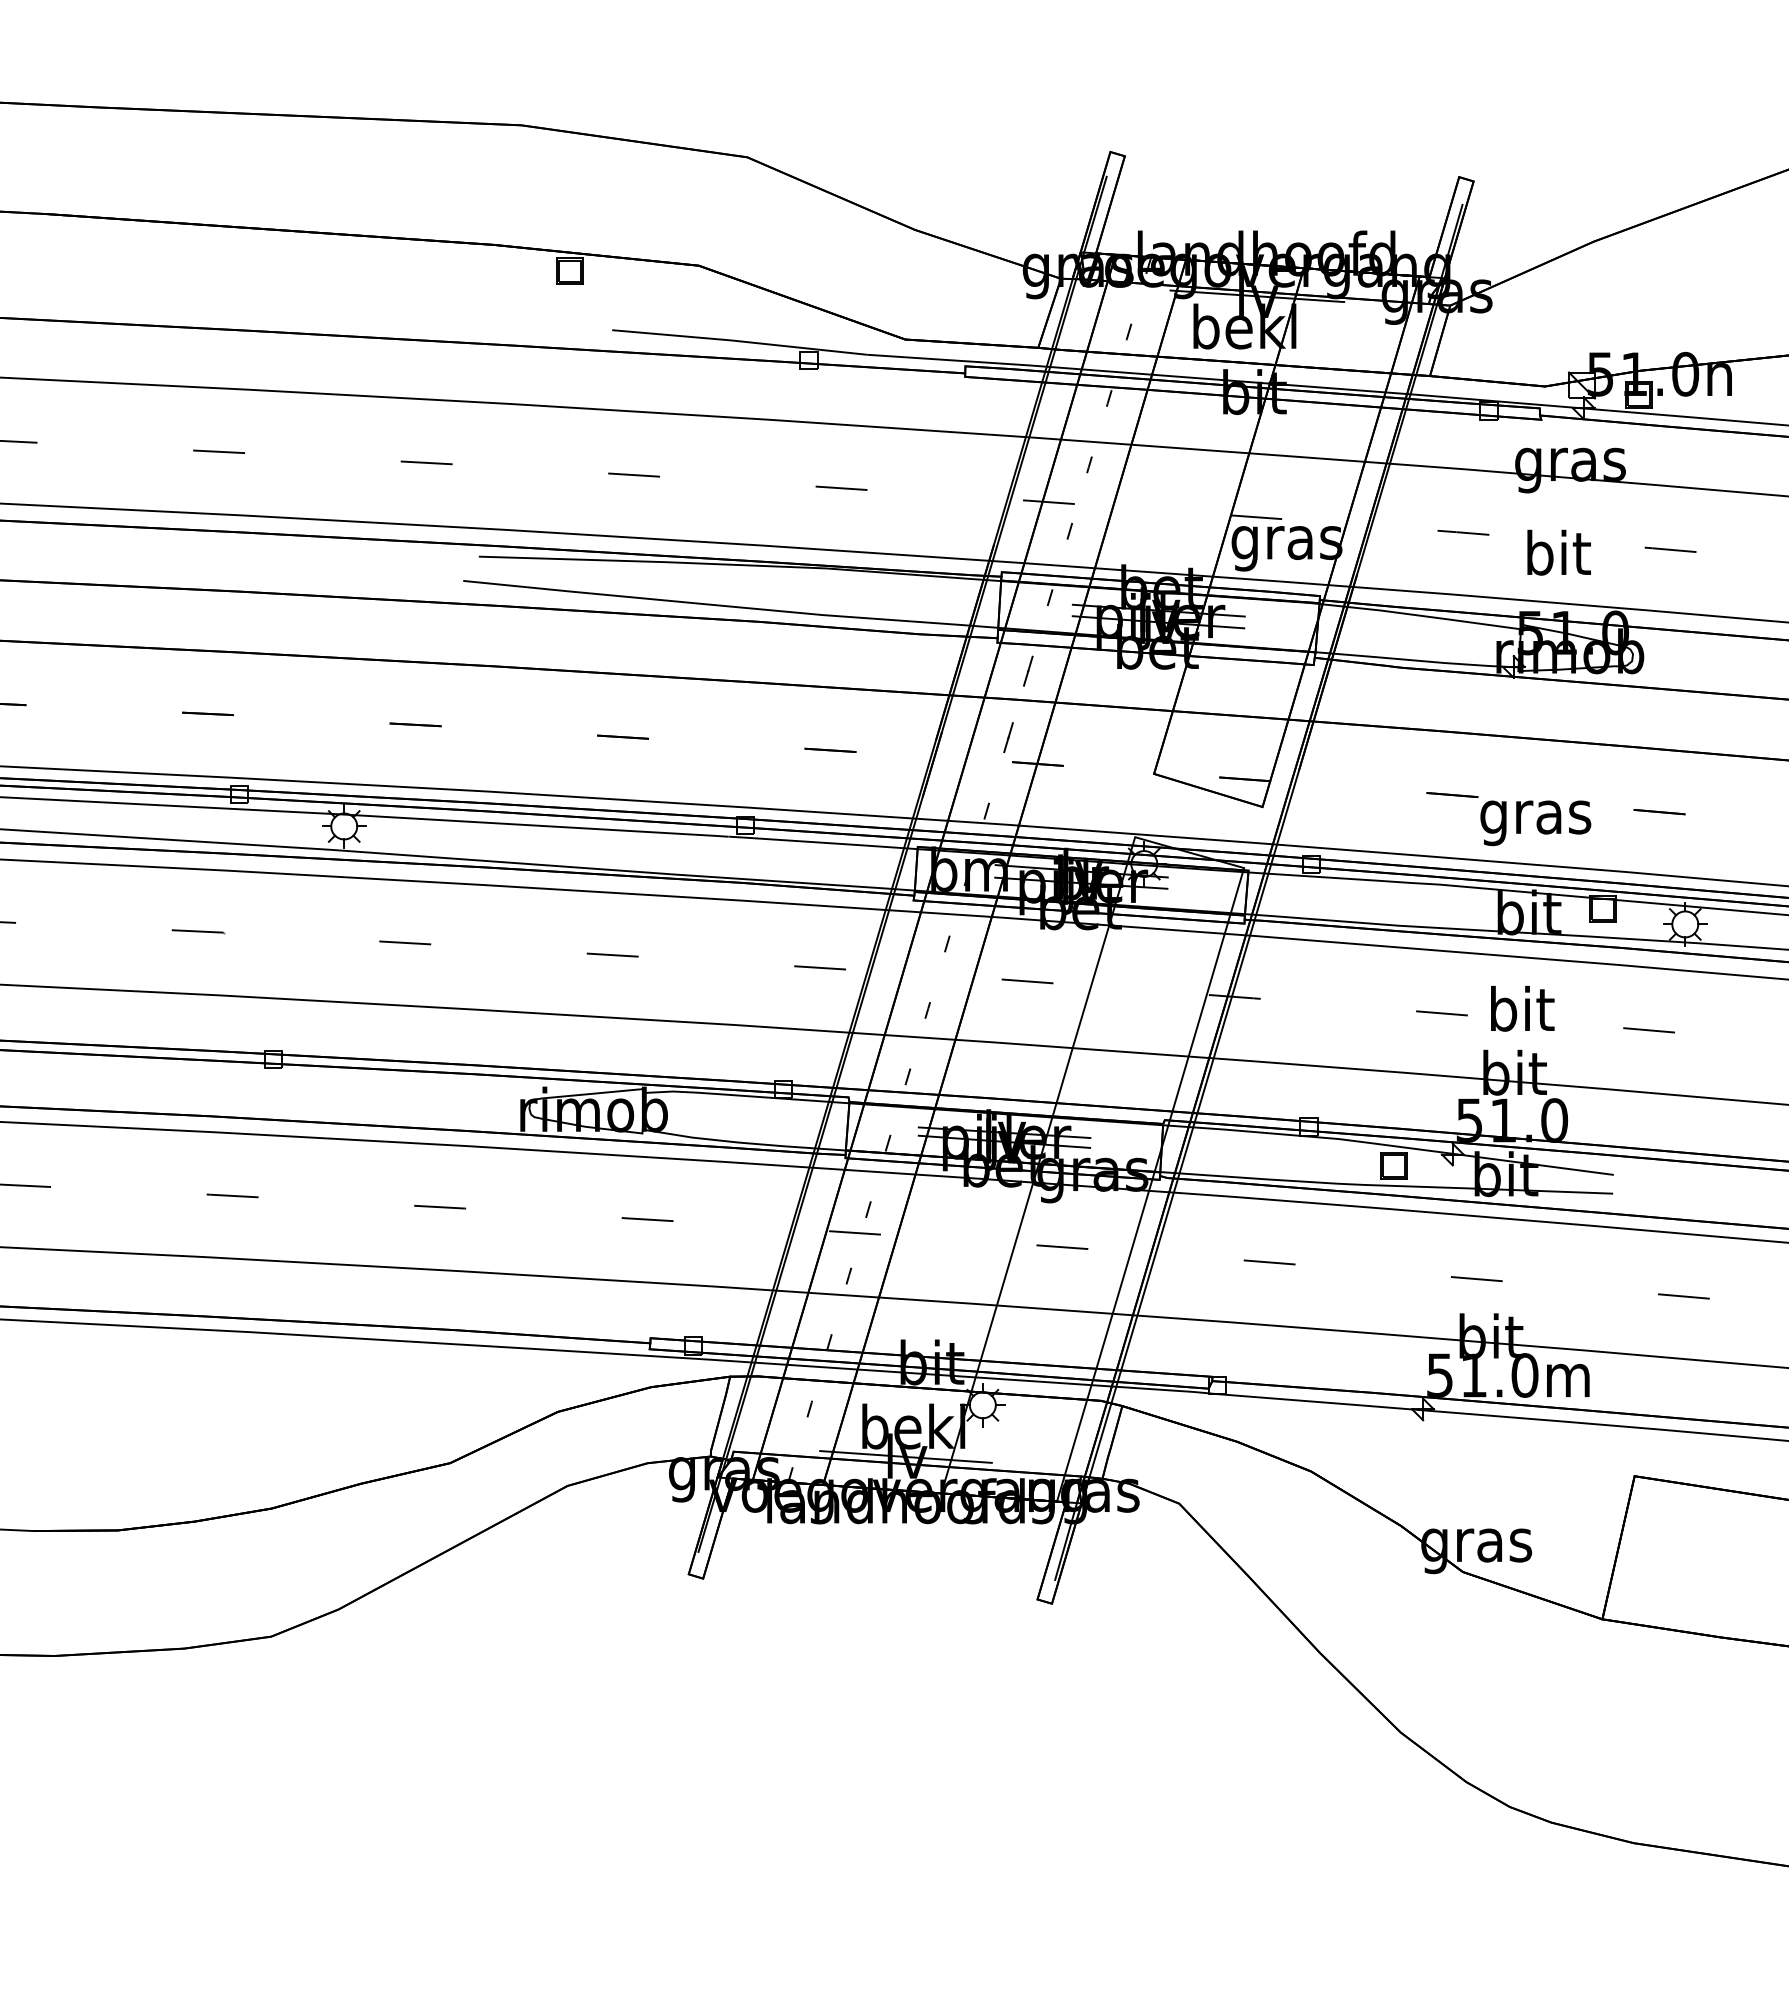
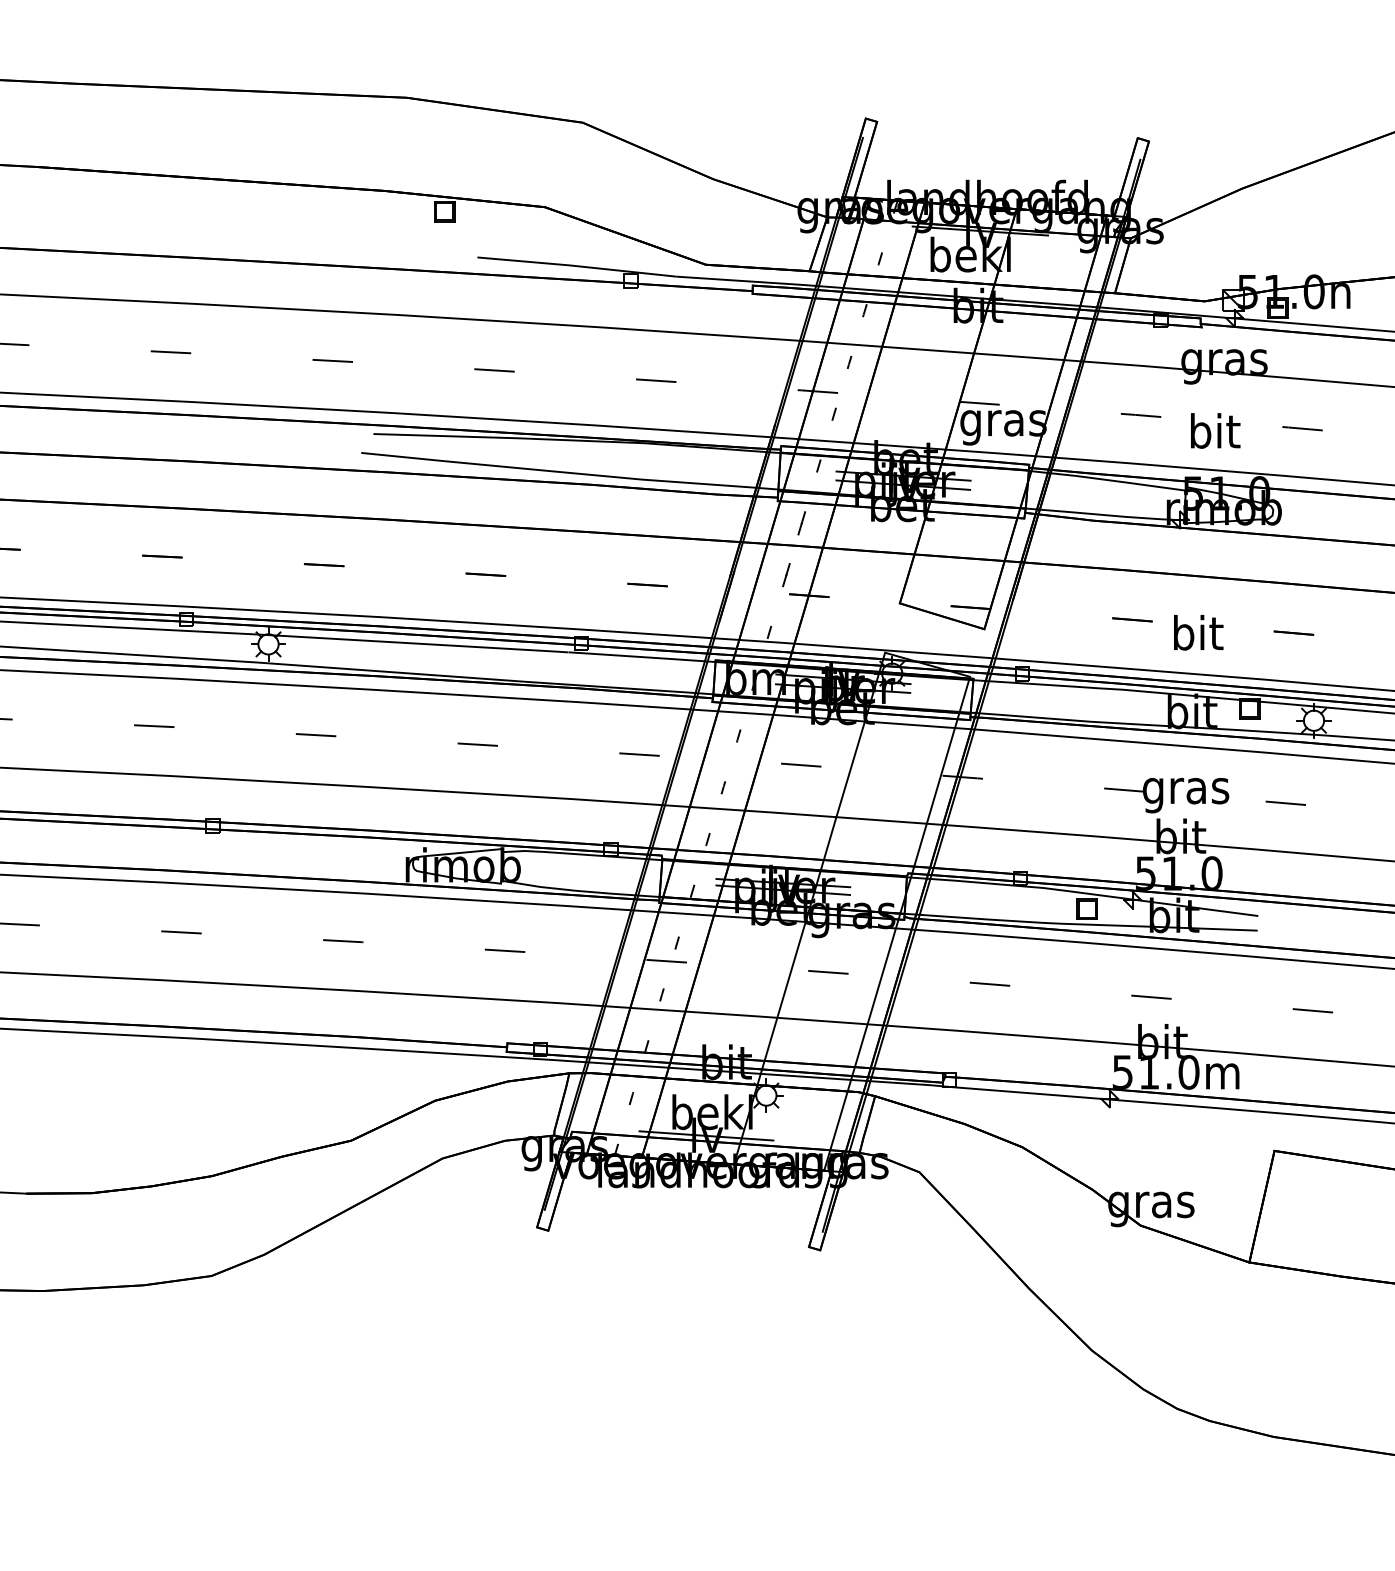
text: (1535, 817) -> (1197, 637), gras -> bit
text: (1520, 1014) -> (1185, 790), bit -> gras

